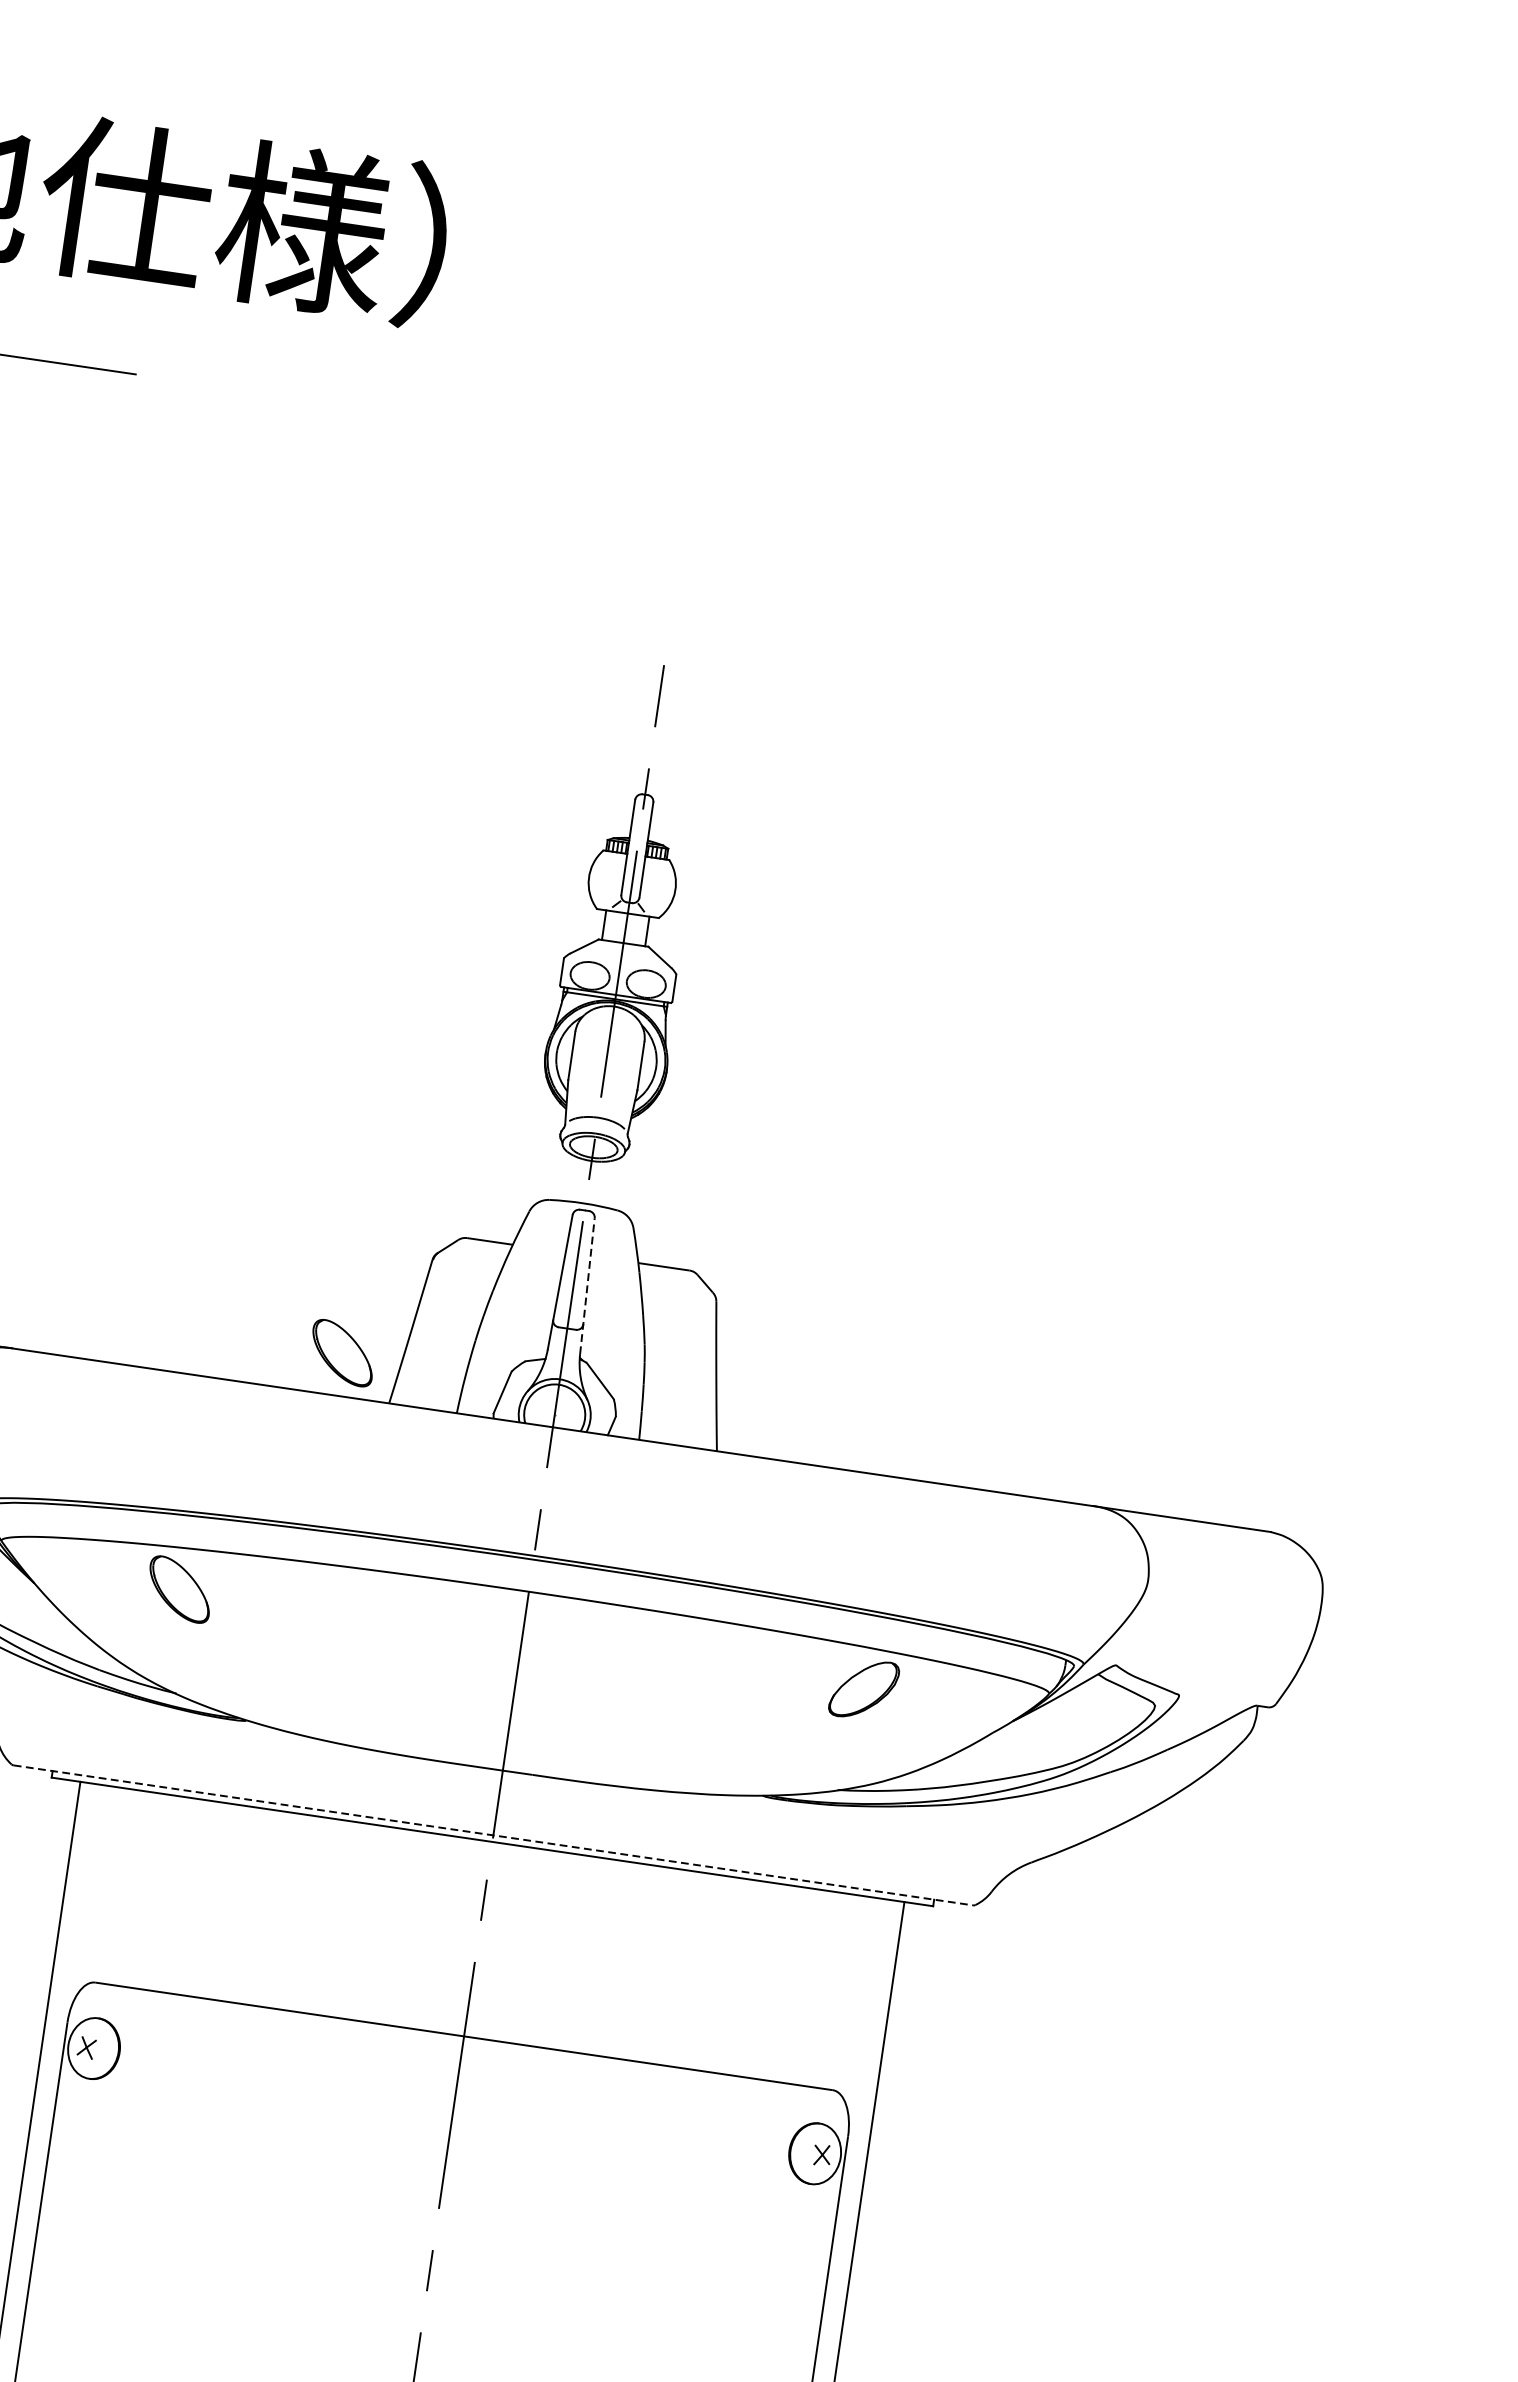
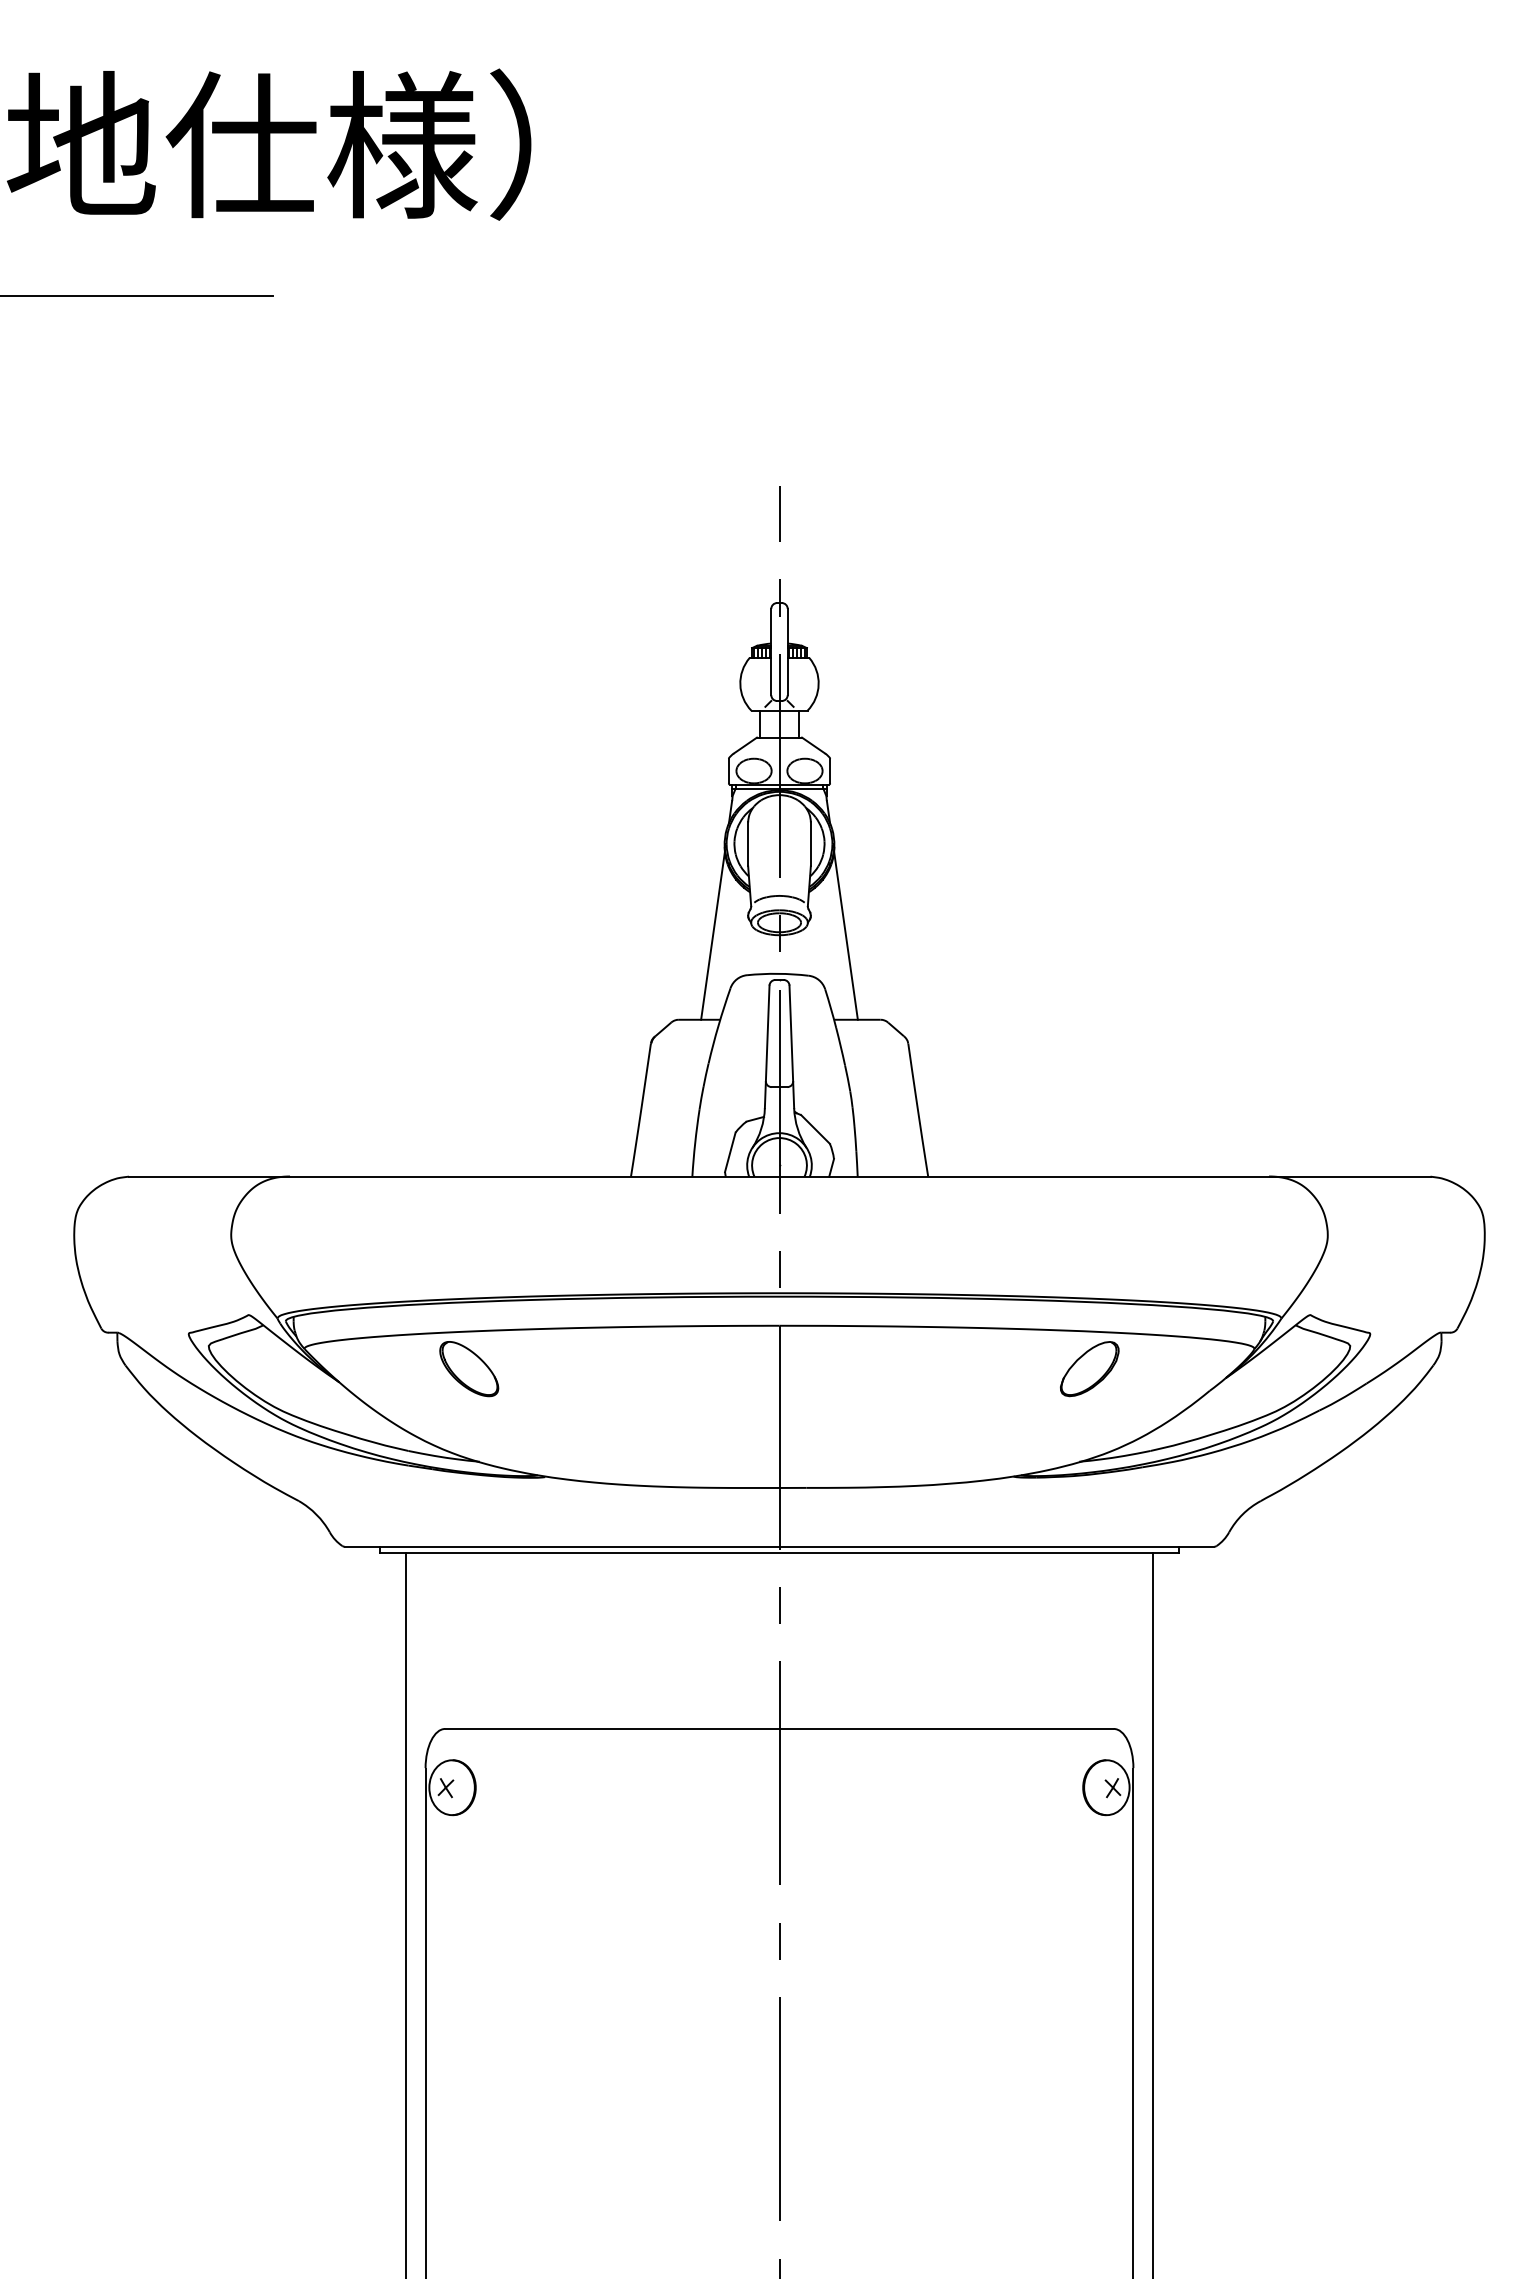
line: (517, 1150) -> (712, 935), added
line: (664, 1171) -> (845, 935), added
line: (587, 1285) -> (791, 1046), dashed -> solid
part: (342, 1353) -> (583, 1138), removed
line: (493, 1835) -> (779, 1546), dashed -> solid

